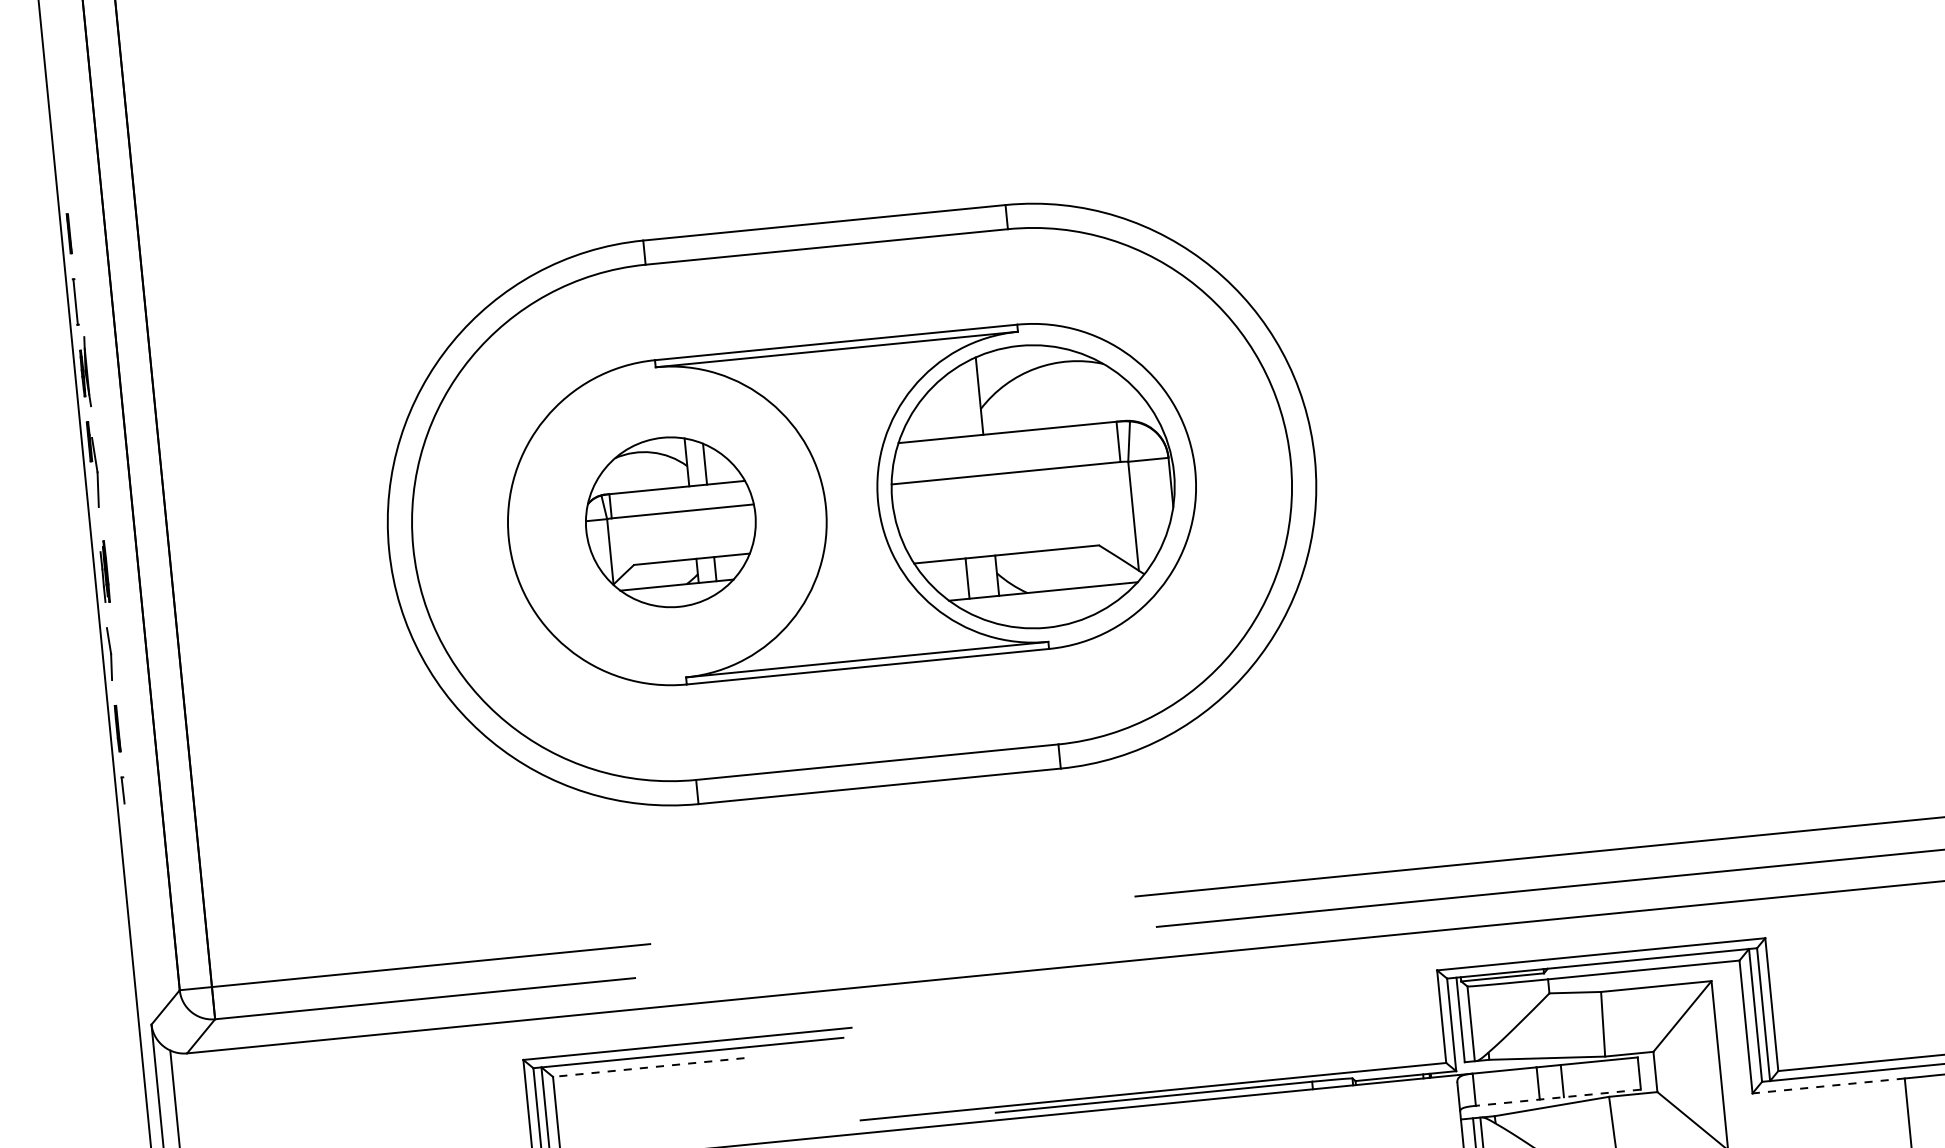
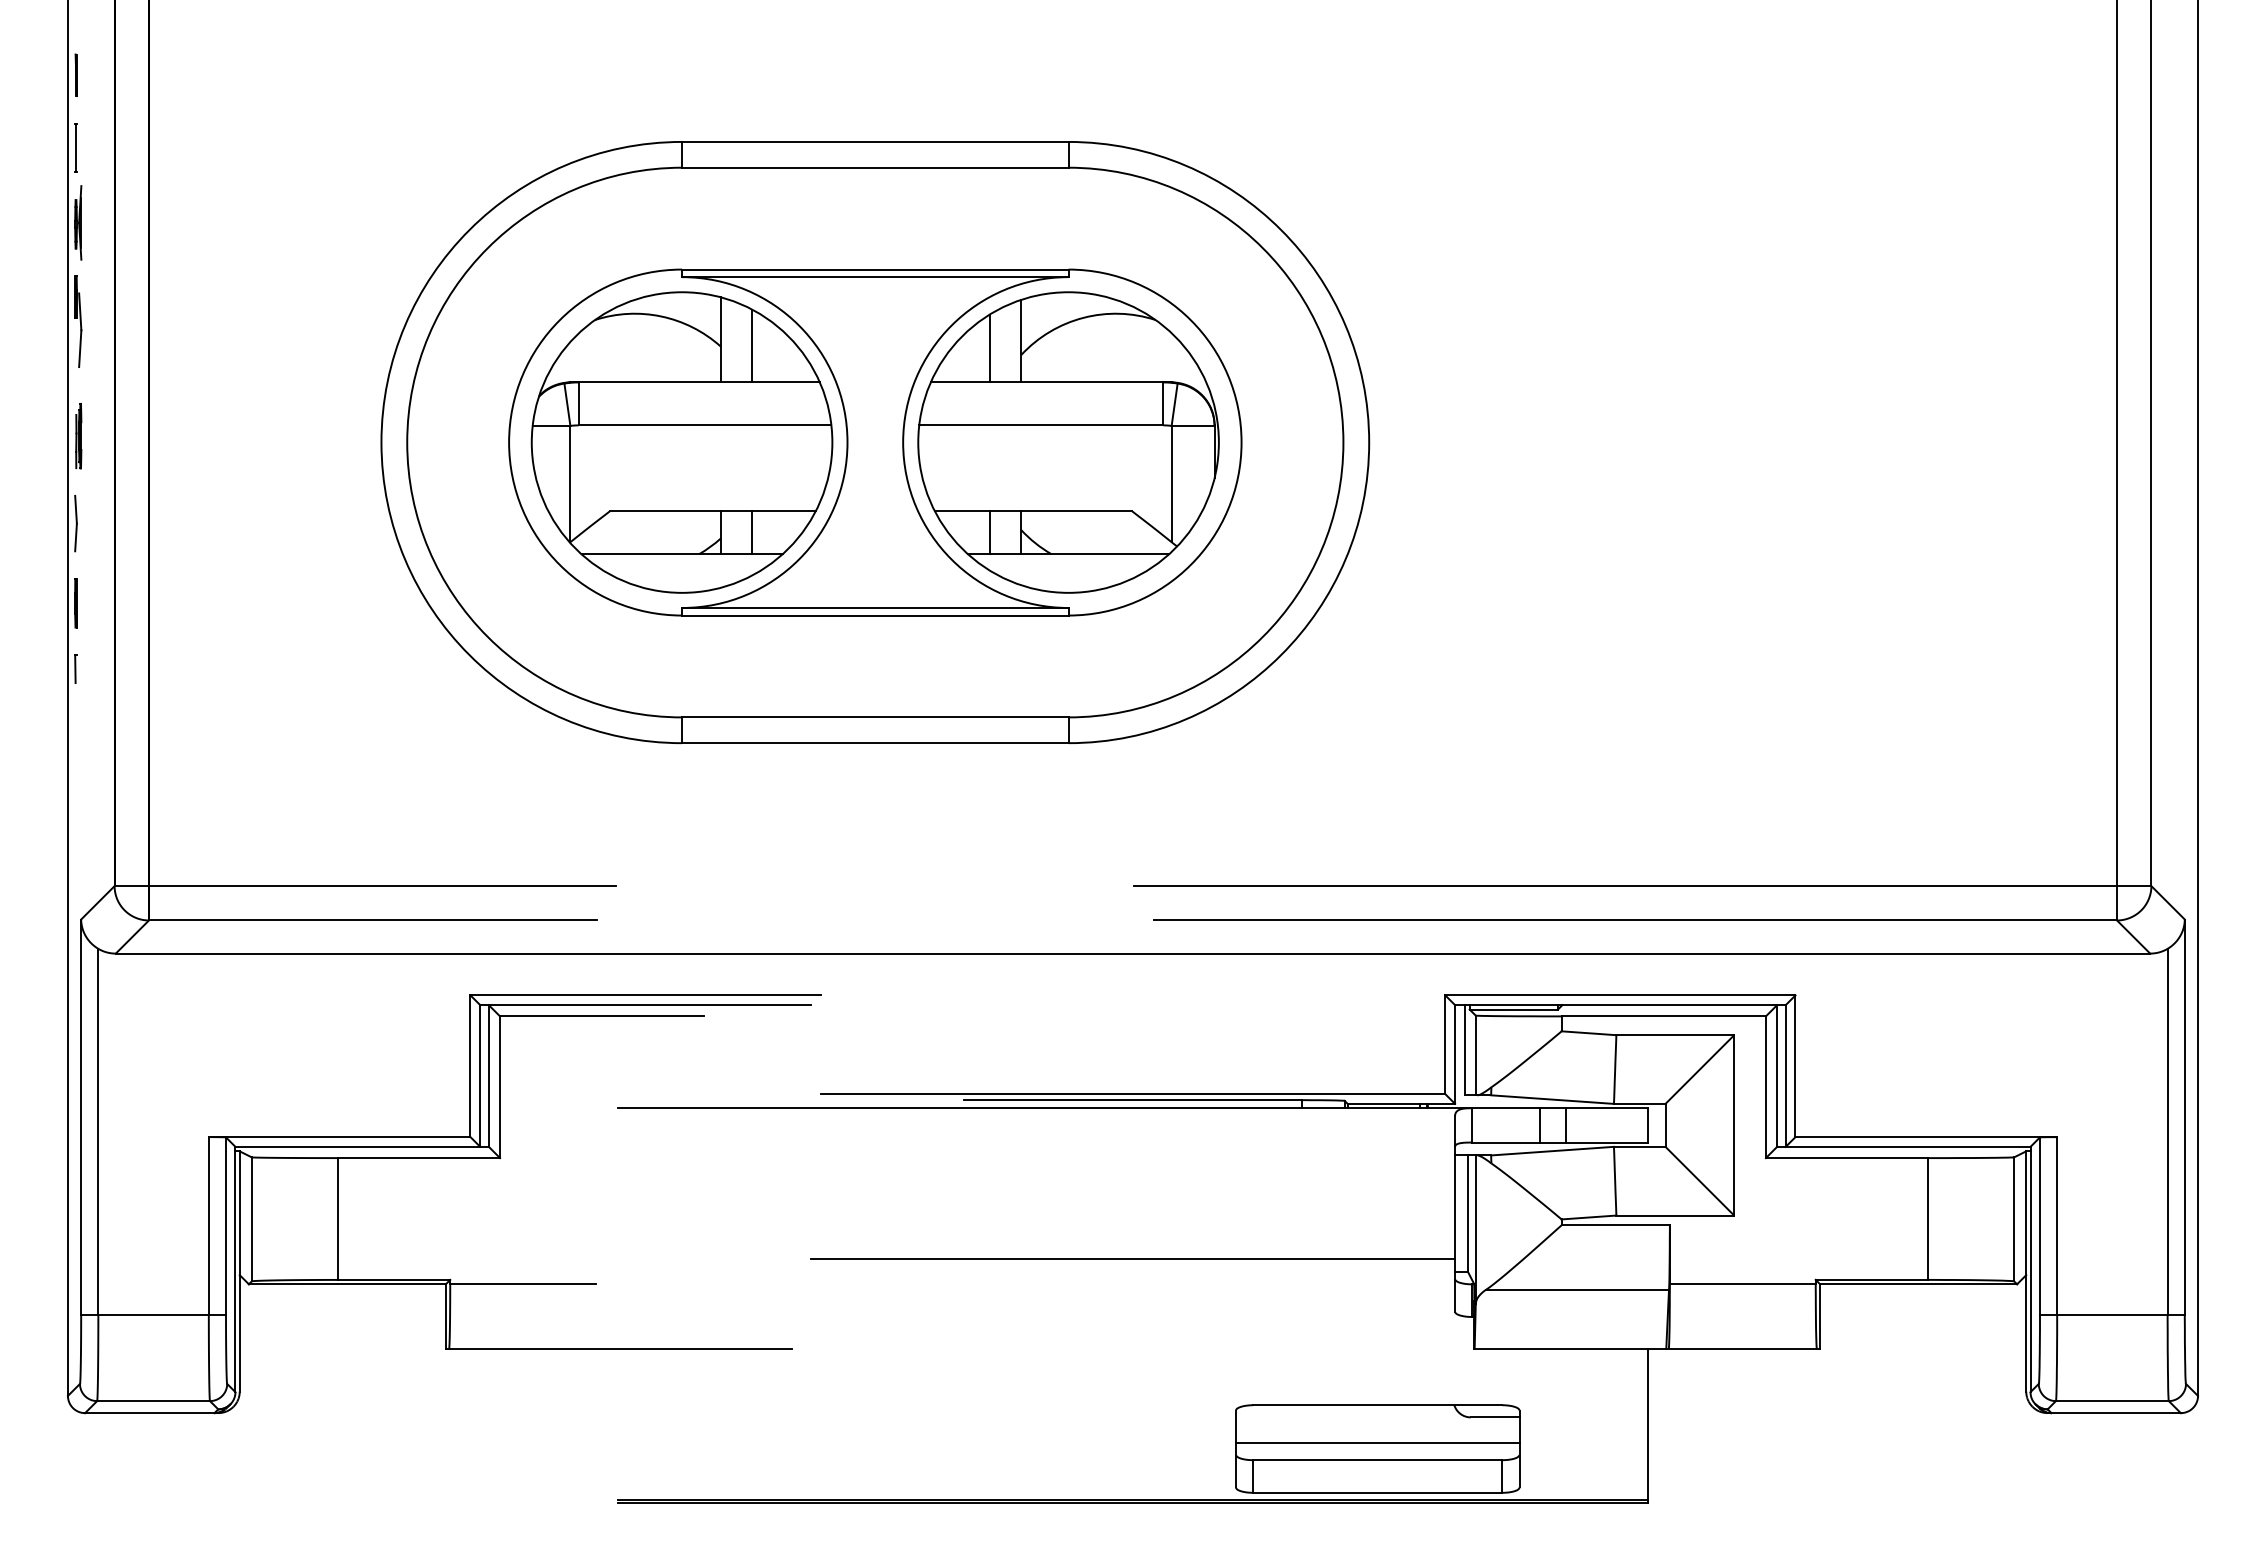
line: (950, 405) -> (989, 348), added
part: (670, 522) -> (681, 442), size x1.67
line: (648, 1067) -> (601, 1016), dashed -> solid
line: (1828, 1086) -> (1846, 1158), dashed -> solid
line: (1557, 1097) -> (1559, 1142), dashed -> solid

